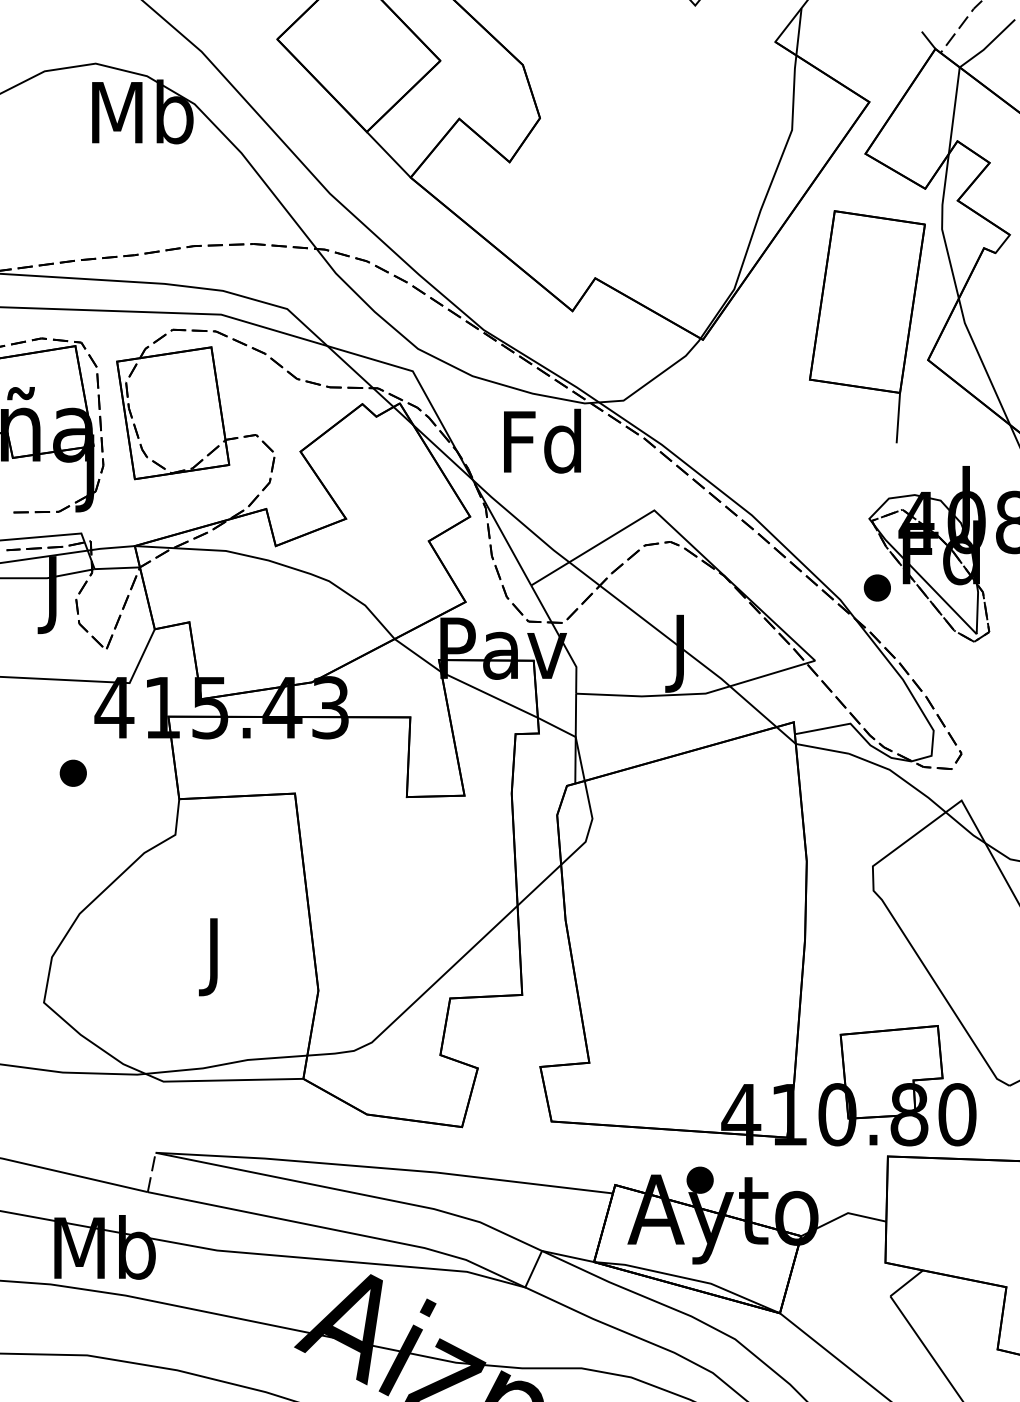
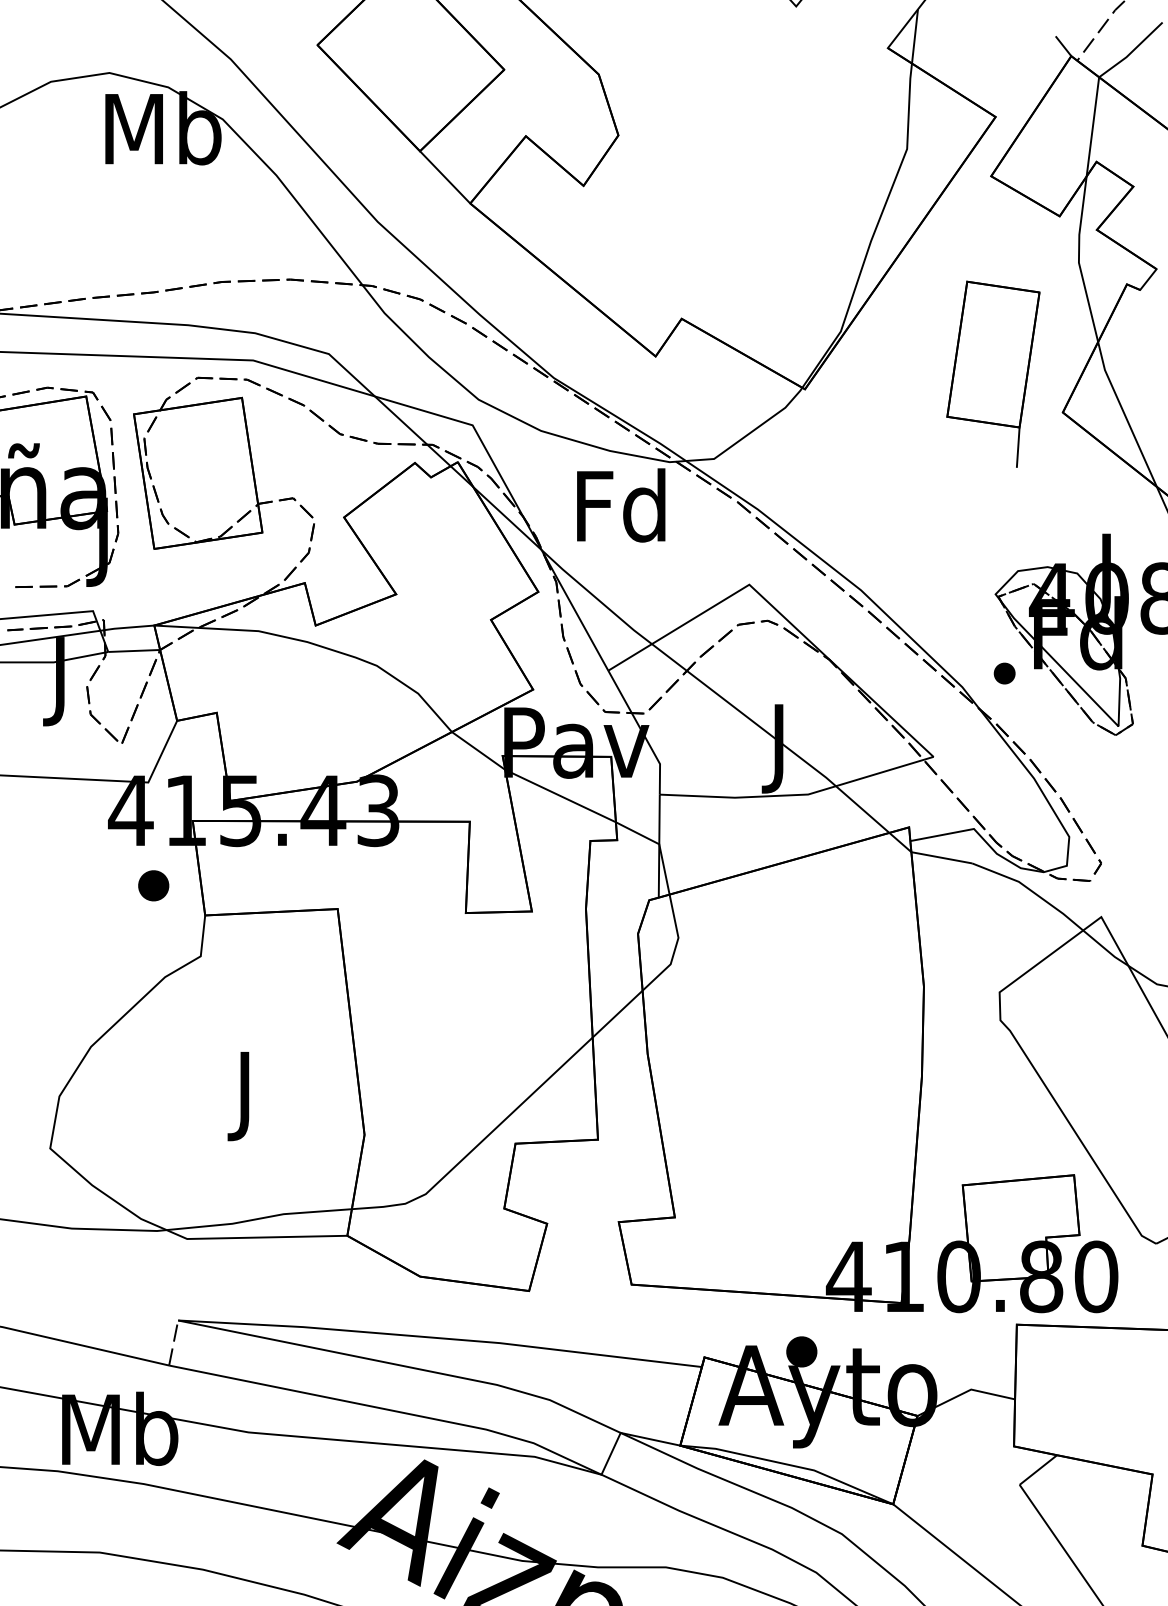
part: (867, 326) -> (993, 374), size x0.7
part: (876, 587) -> (1003, 672), size x0.7
part: (72, 772) -> (152, 884), moved

